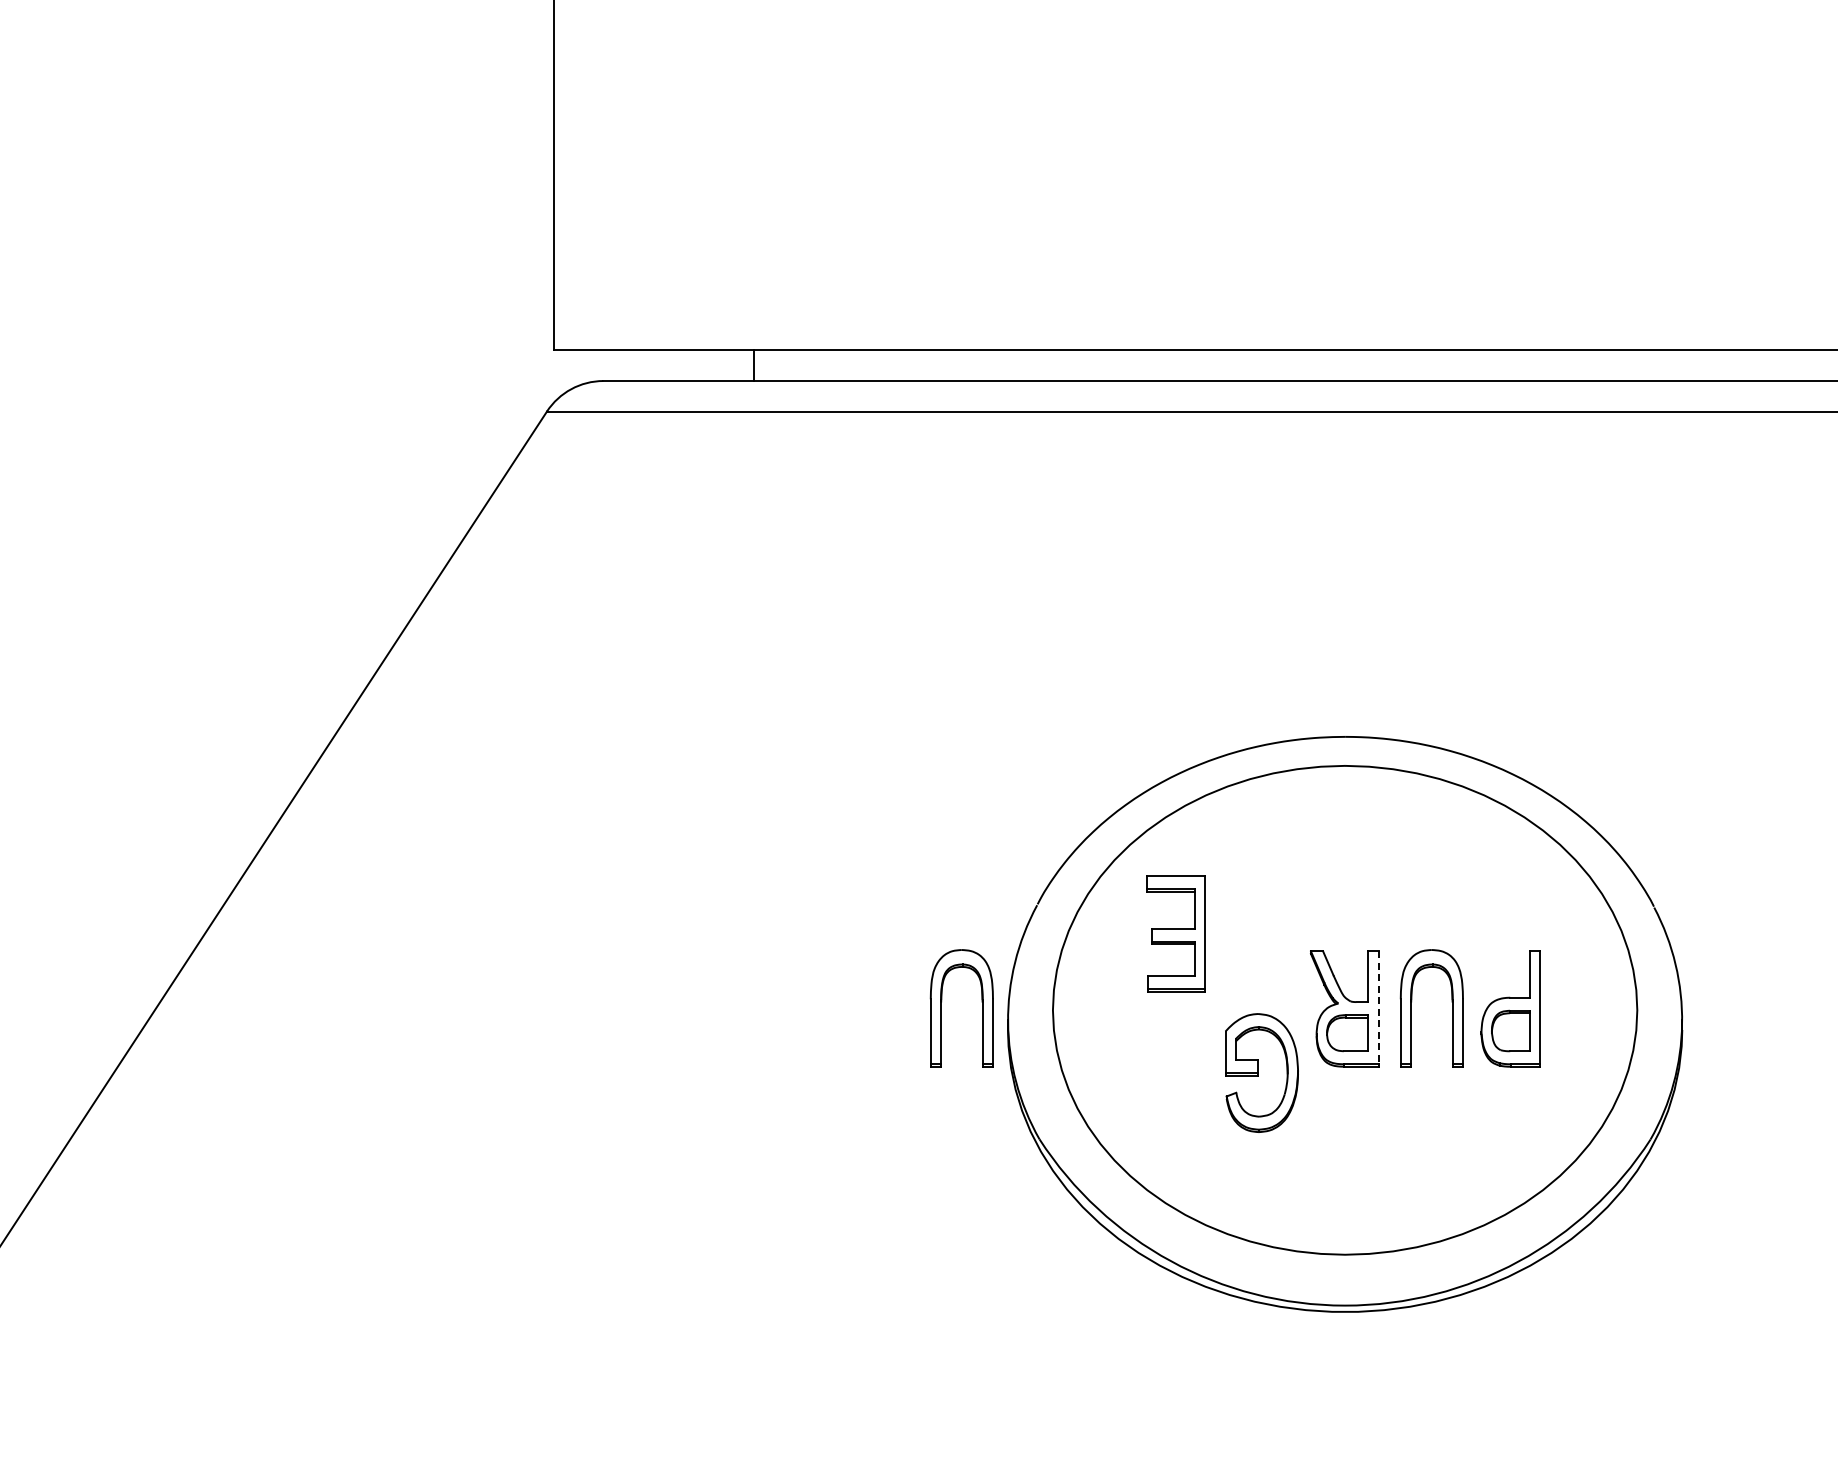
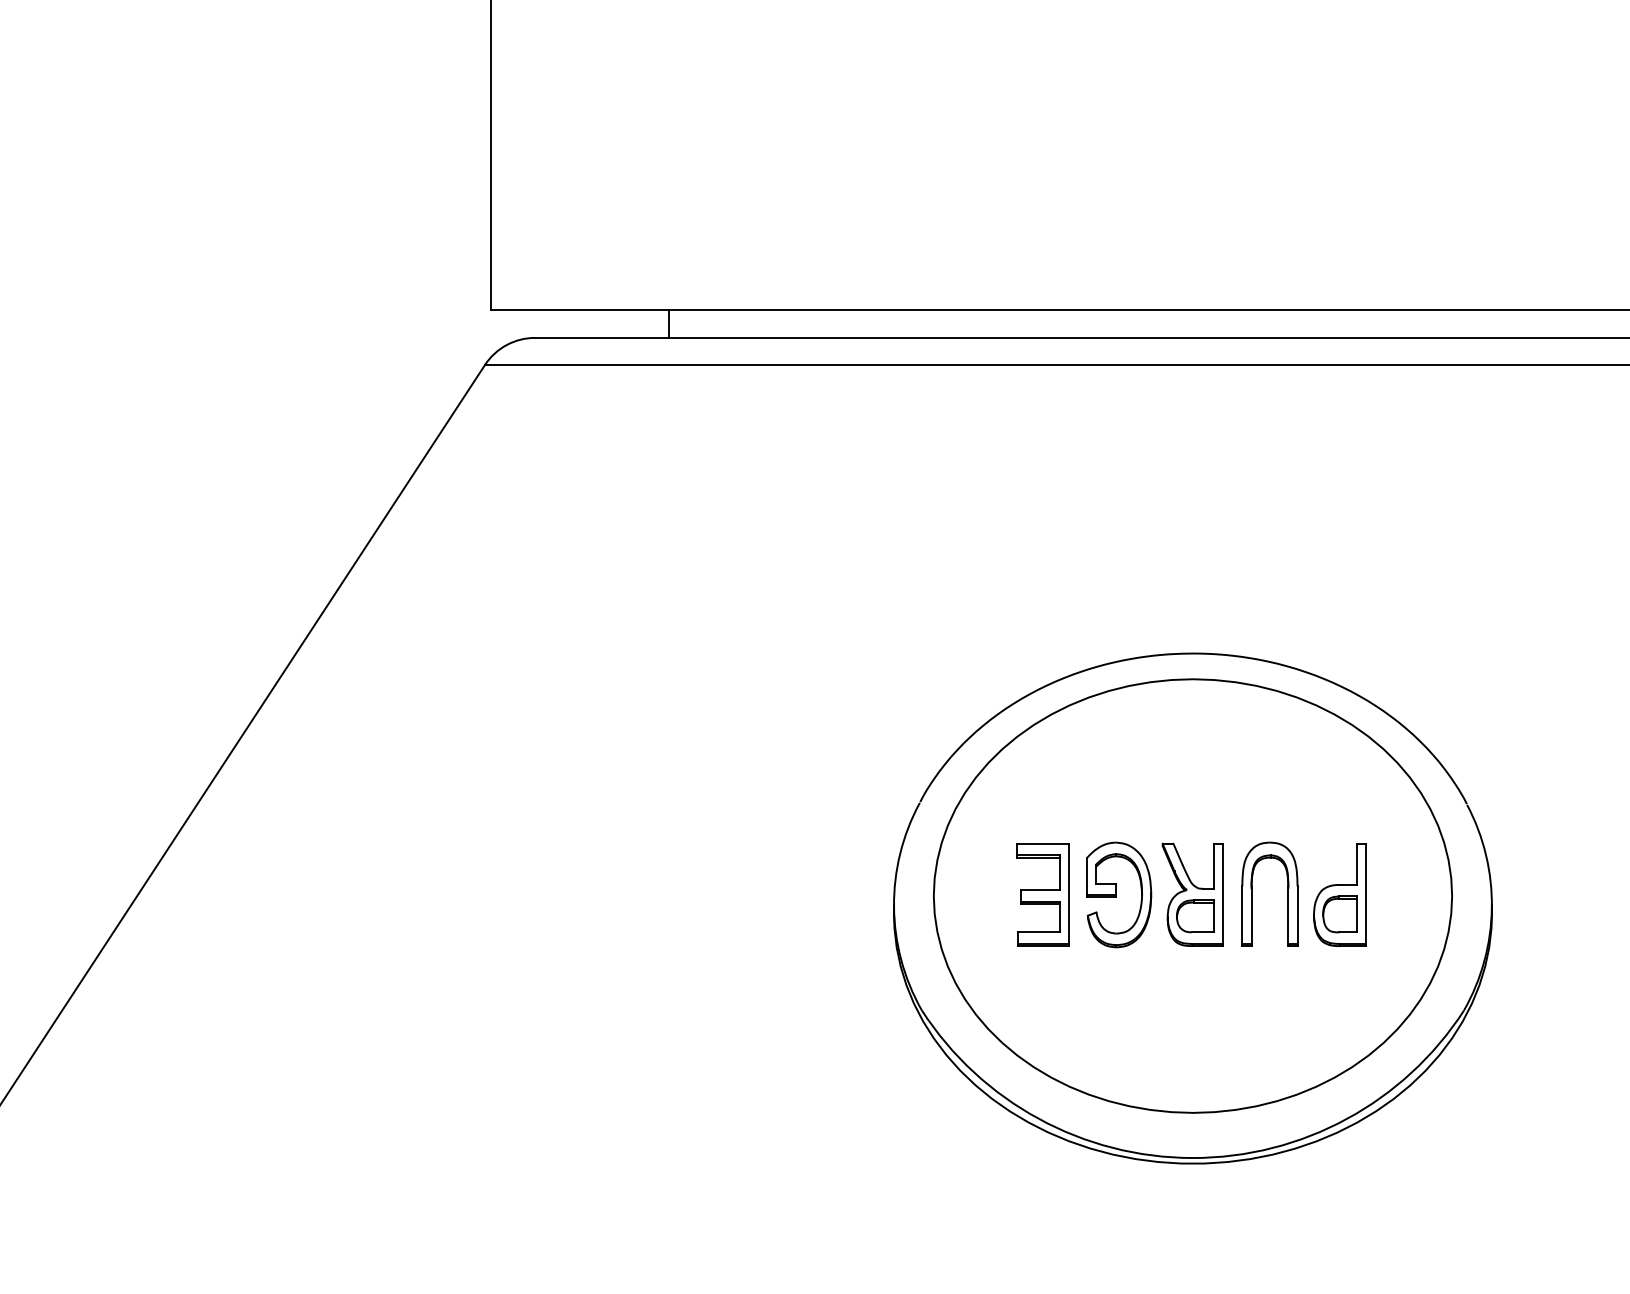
part: (1175, 933) -> (1042, 894), moved
part: (941, 1008) -> (834, 894), removed
line: (1378, 1008) -> (1222, 894), dashed -> solid
part: (1261, 1072) -> (1118, 894), moved

